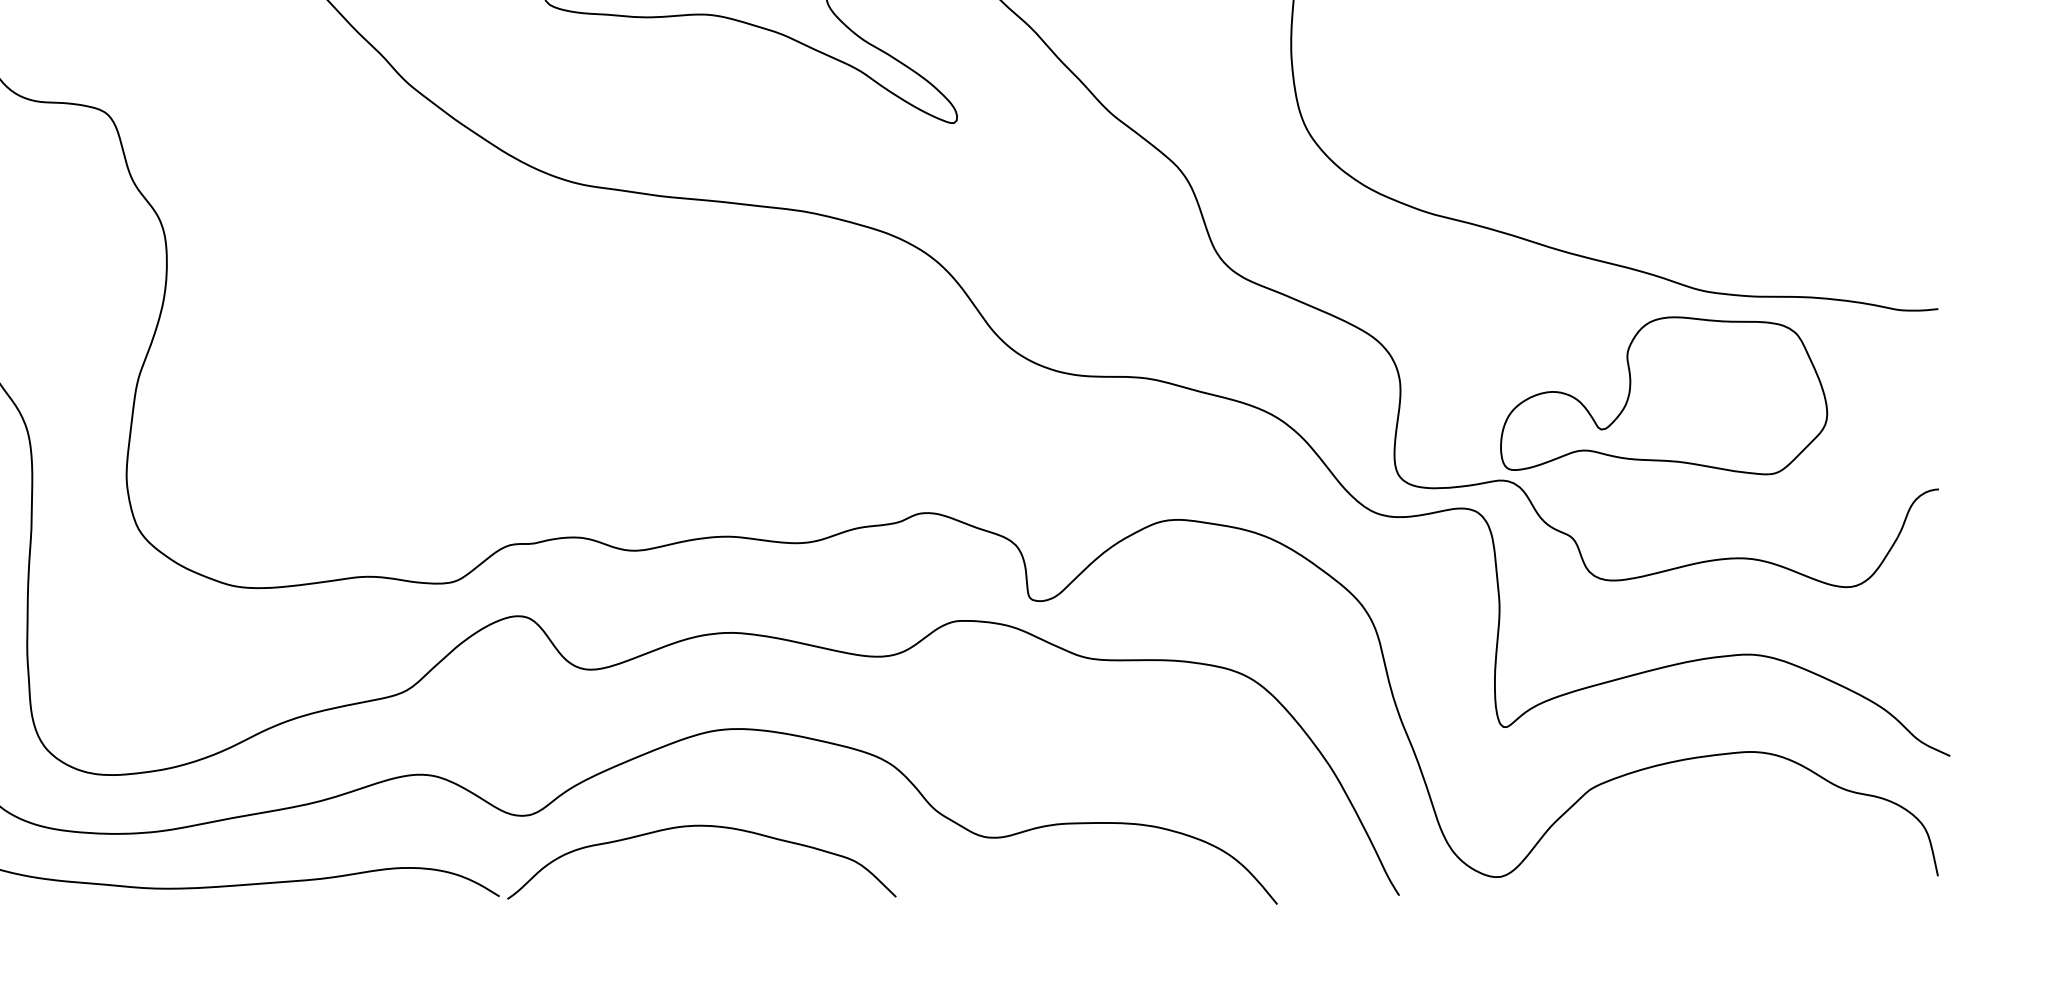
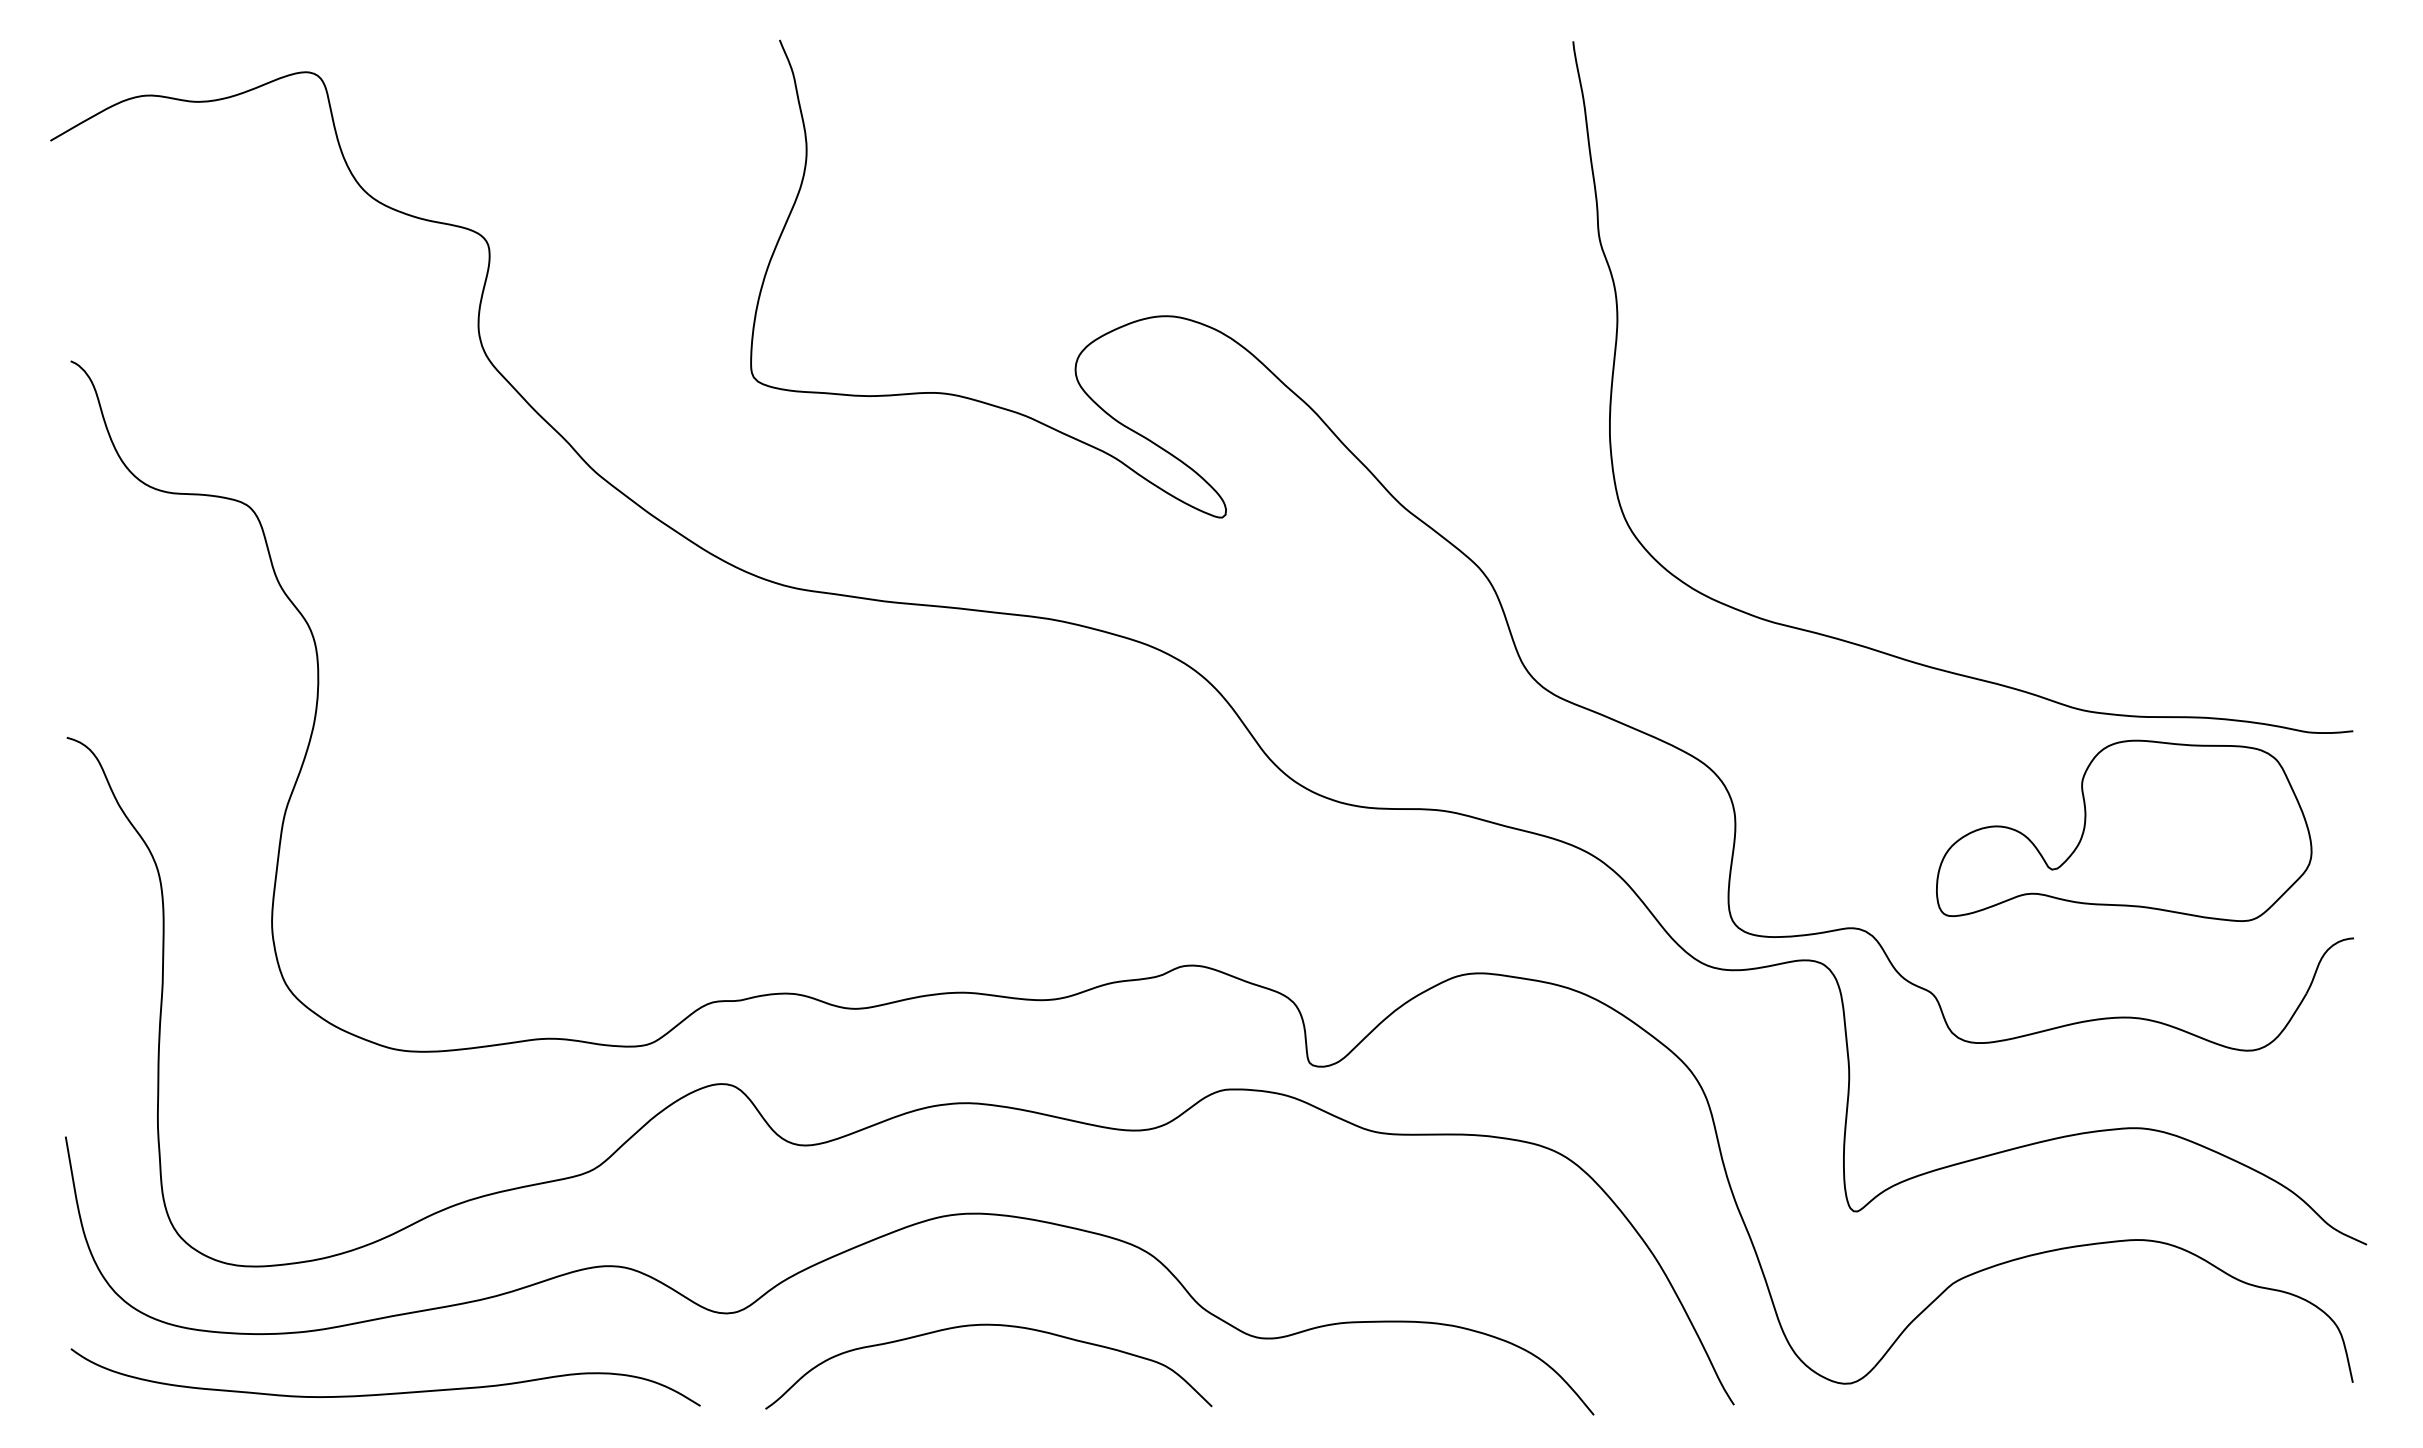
part: (1664, 395) -> (2124, 830), moved
curve: (701, 826) -> (988, 1325), moved

